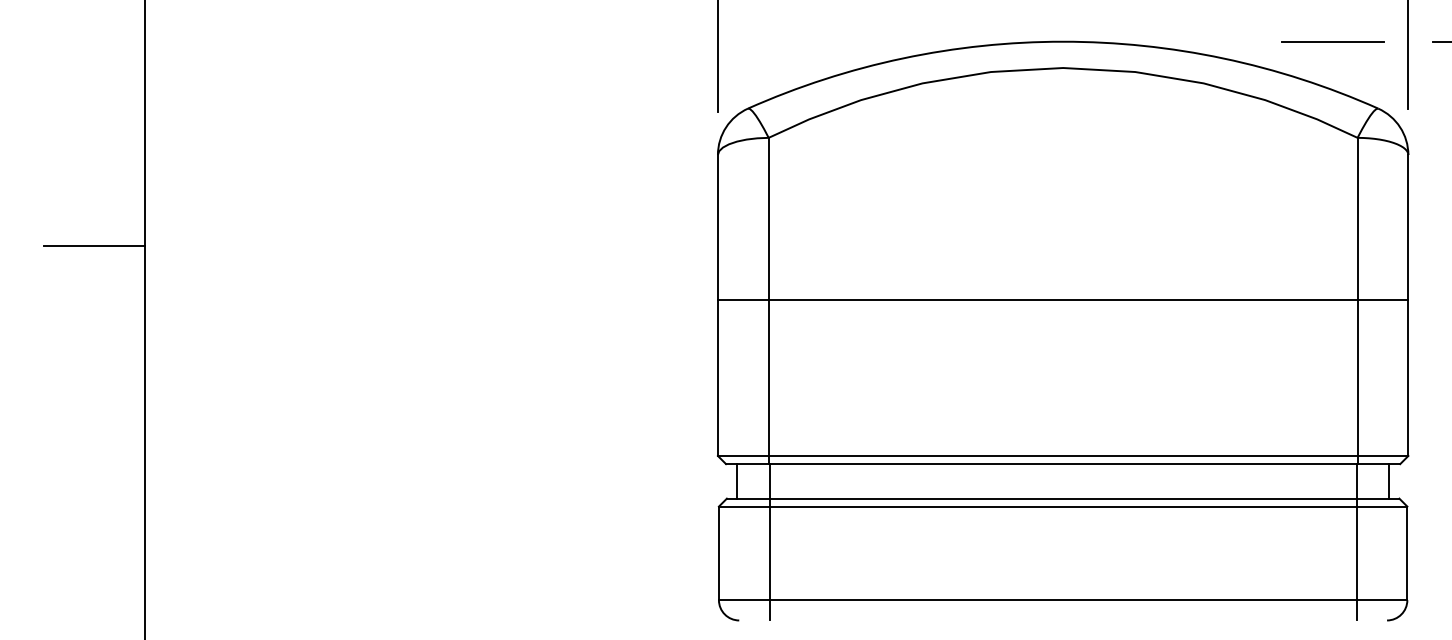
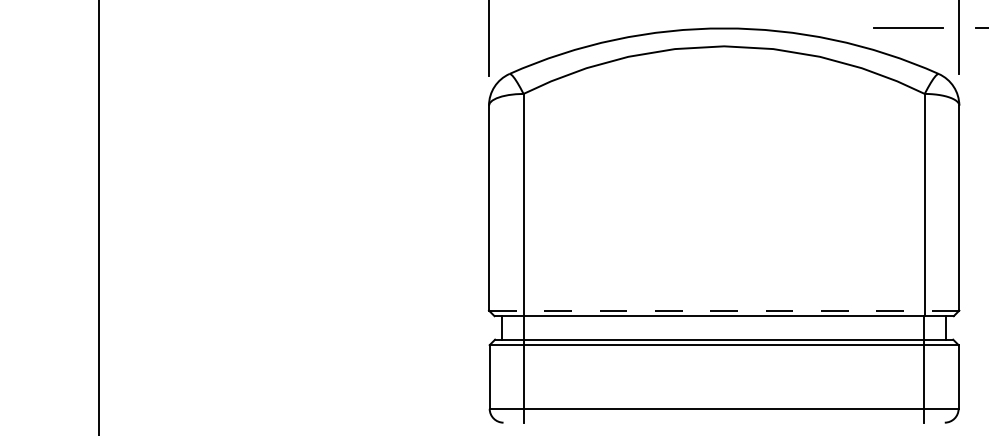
line: (93, 245) -> (63, 167), removed
line: (1063, 300) -> (724, 204), removed
line: (1063, 455) -> (724, 310), solid -> dashed

